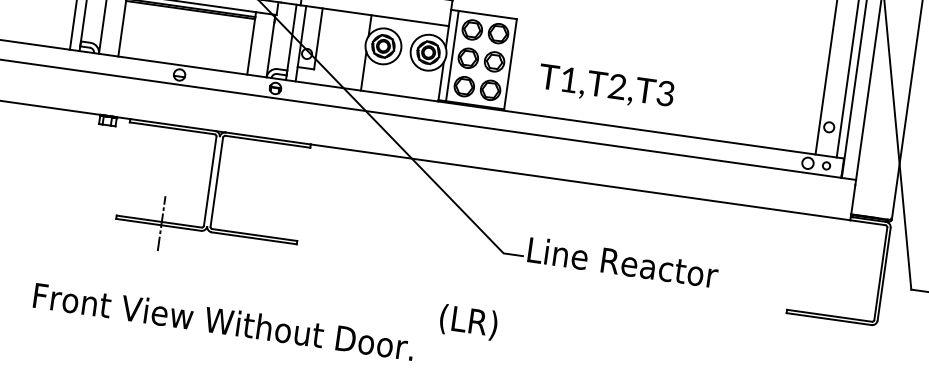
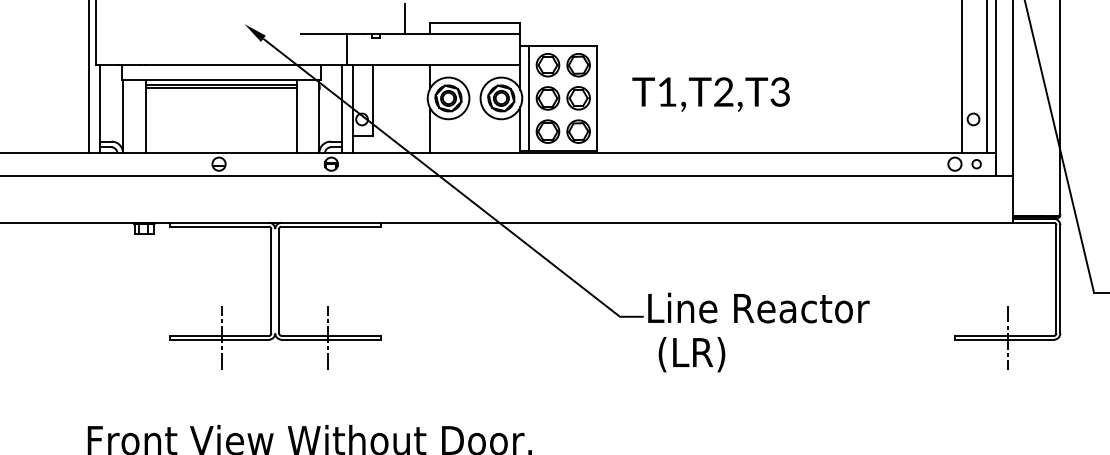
text: (605, 87) -> (710, 94), moved
line: (252, 236) -> (328, 337), added
line: (832, 317) -> (1007, 337), added
text: (468, 322) -> (691, 354), moved

